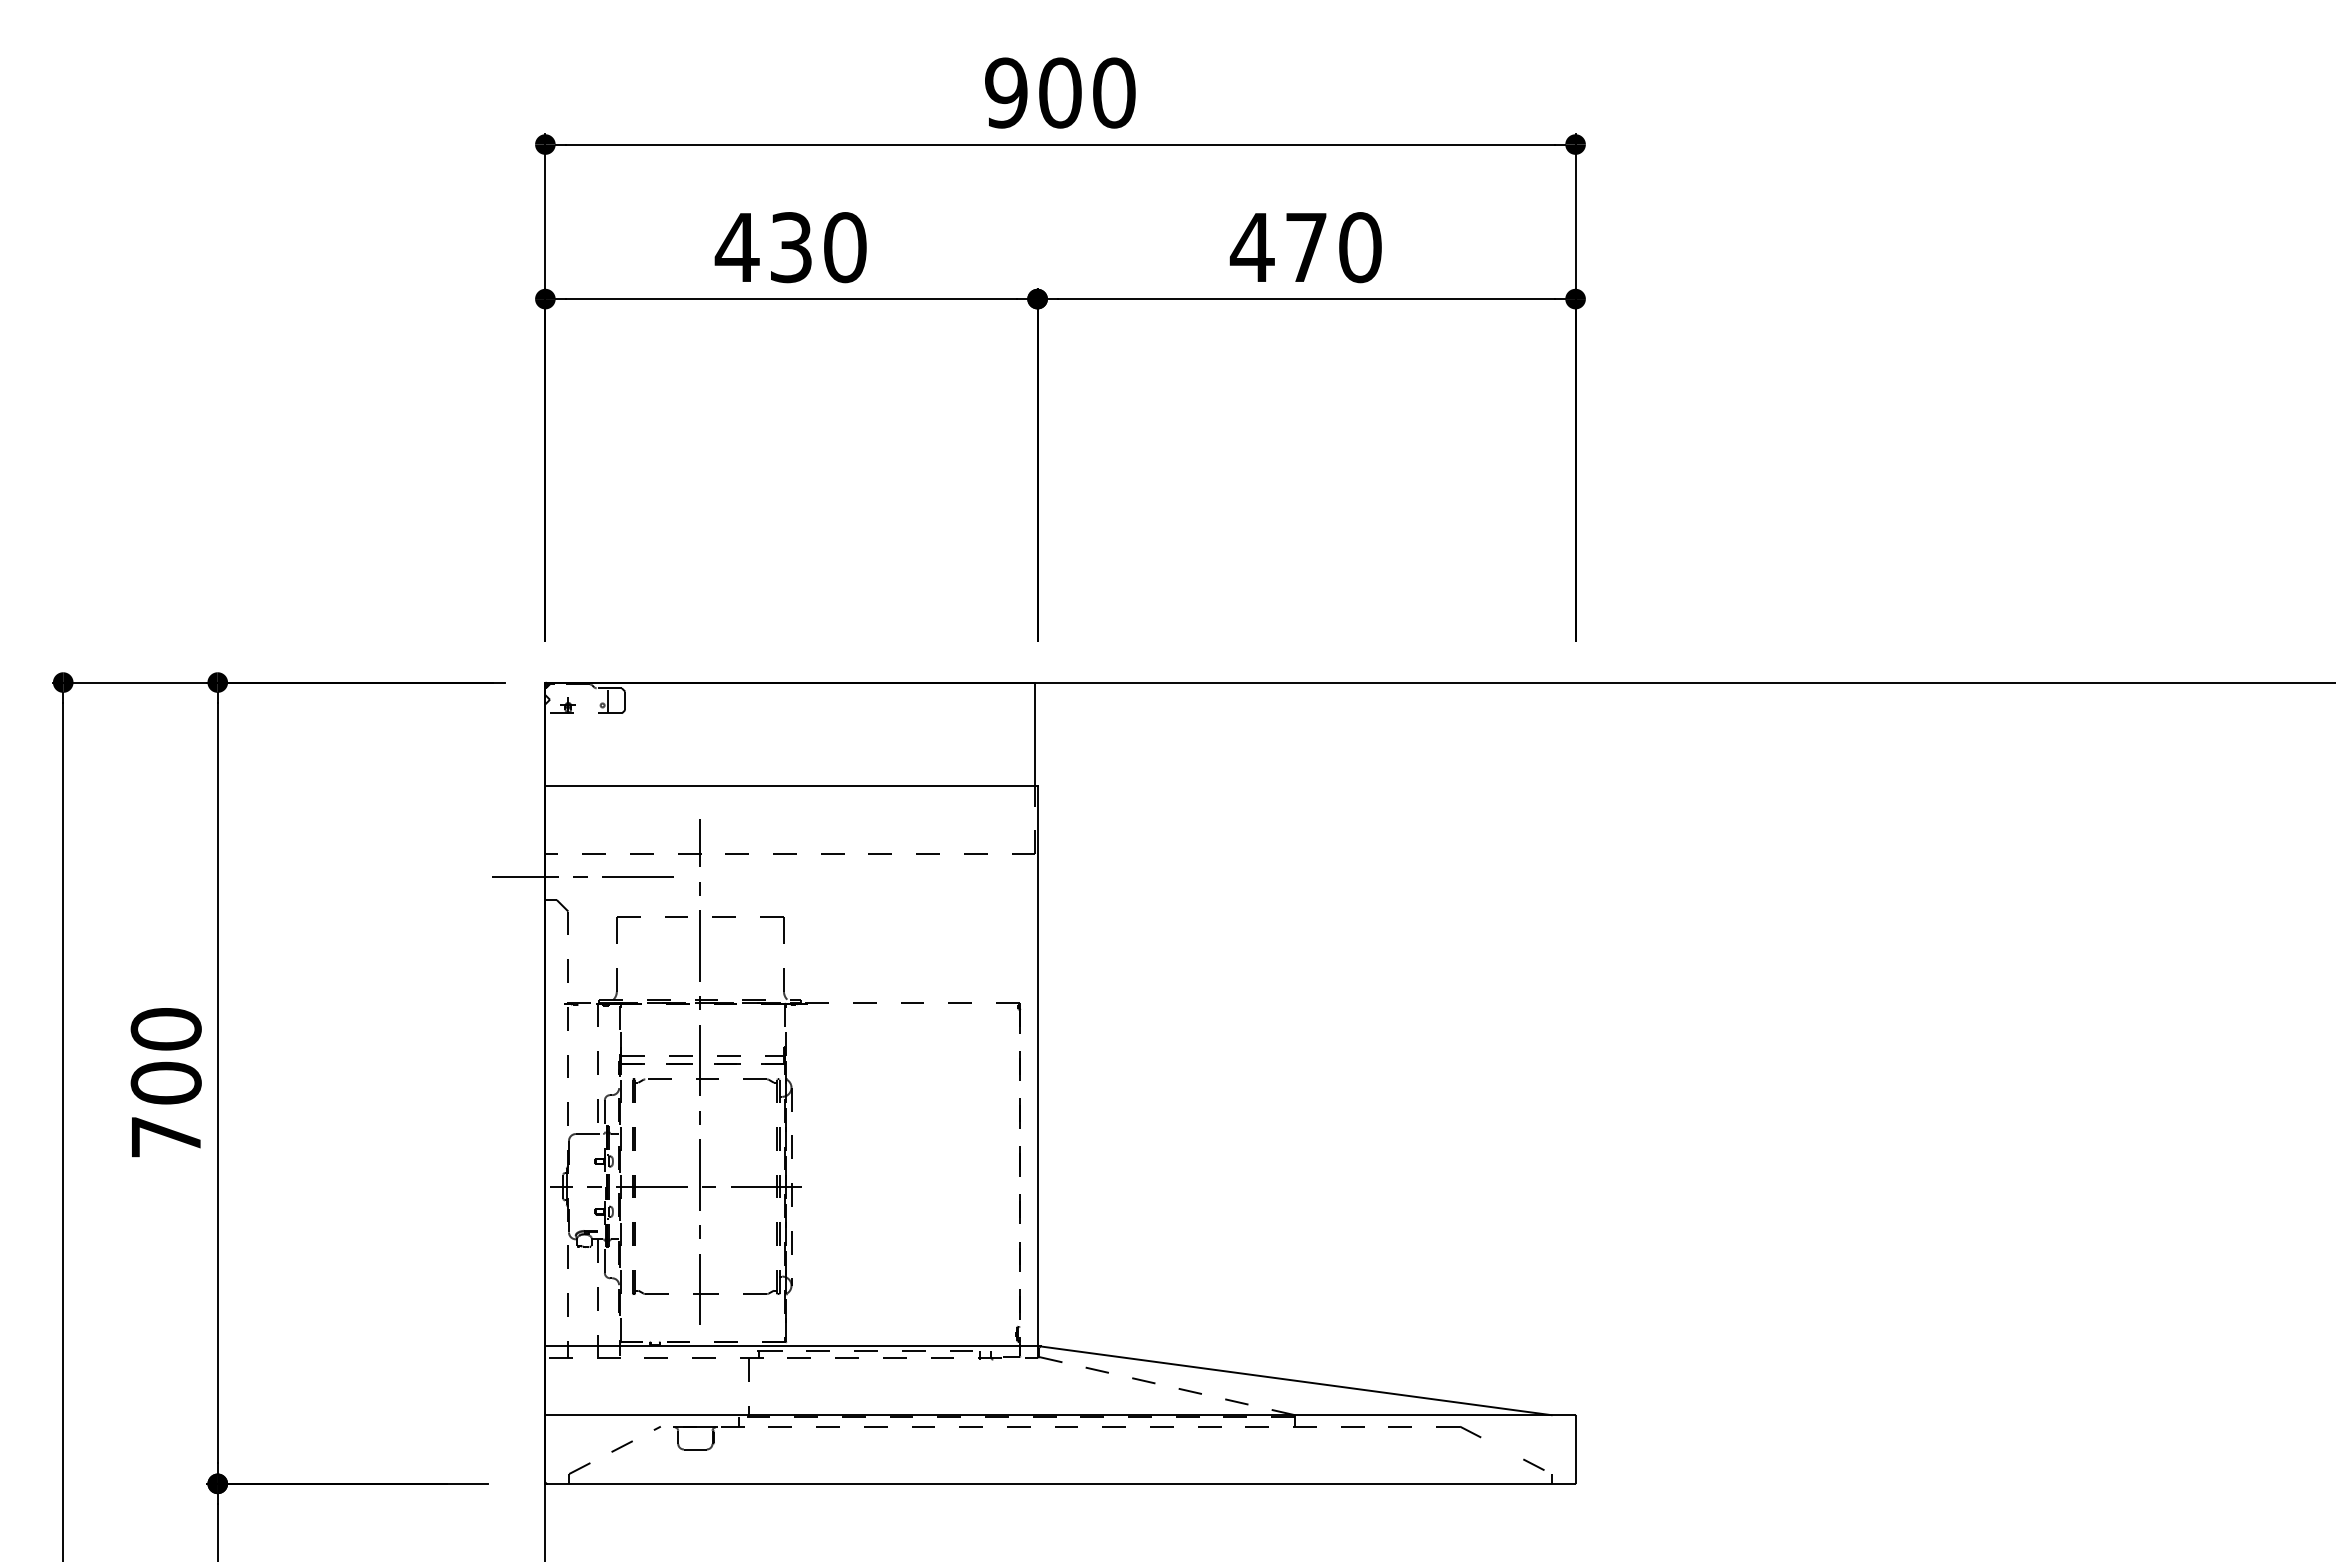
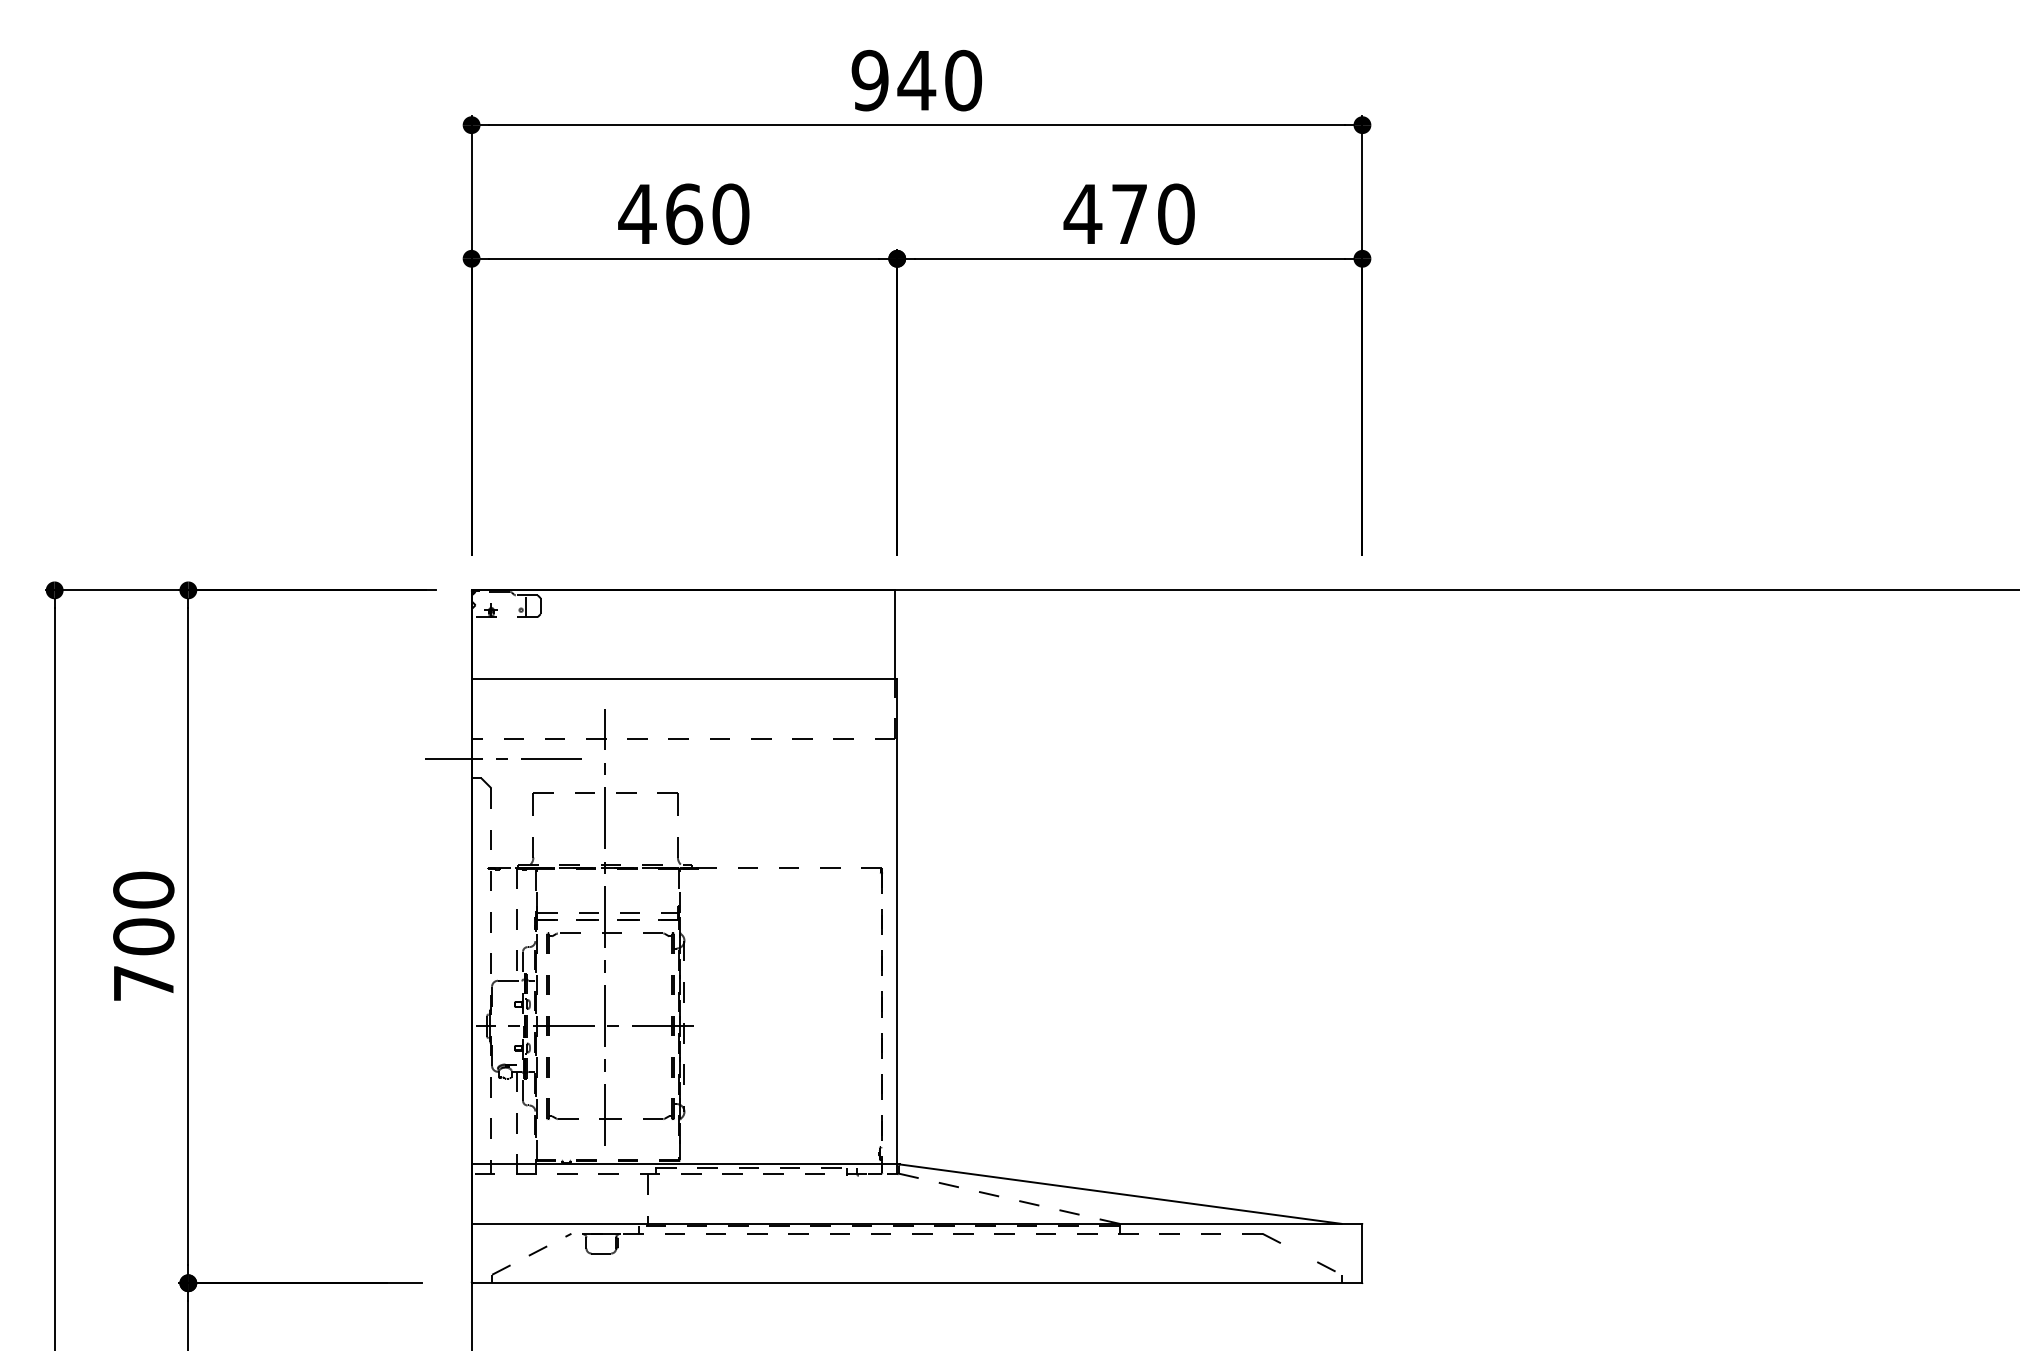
text: (1059, 92) -> (916, 80), 900 -> 940
text: (791, 247) -> (684, 214), 430 -> 460

